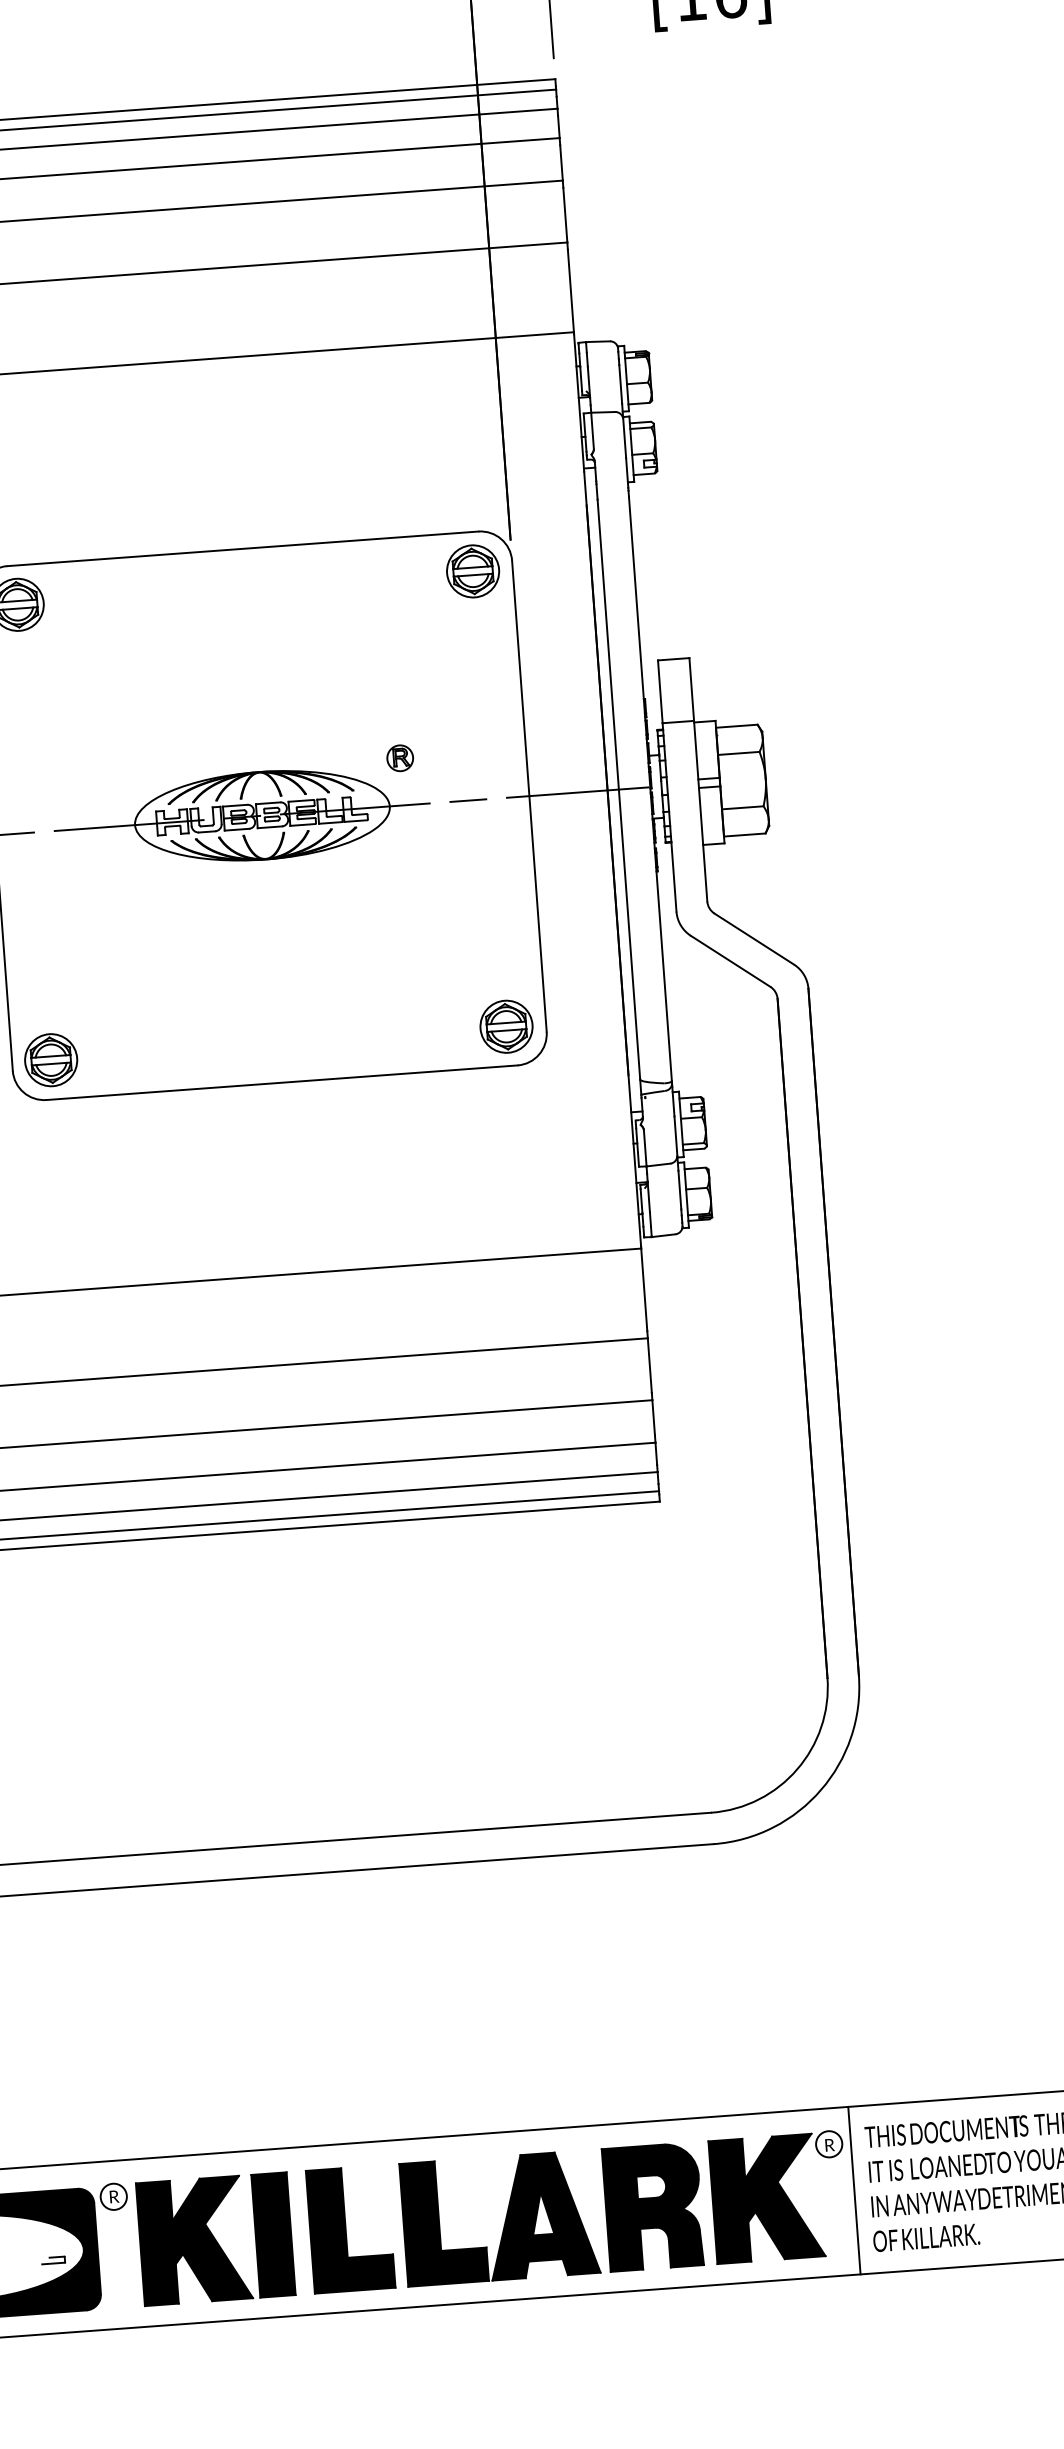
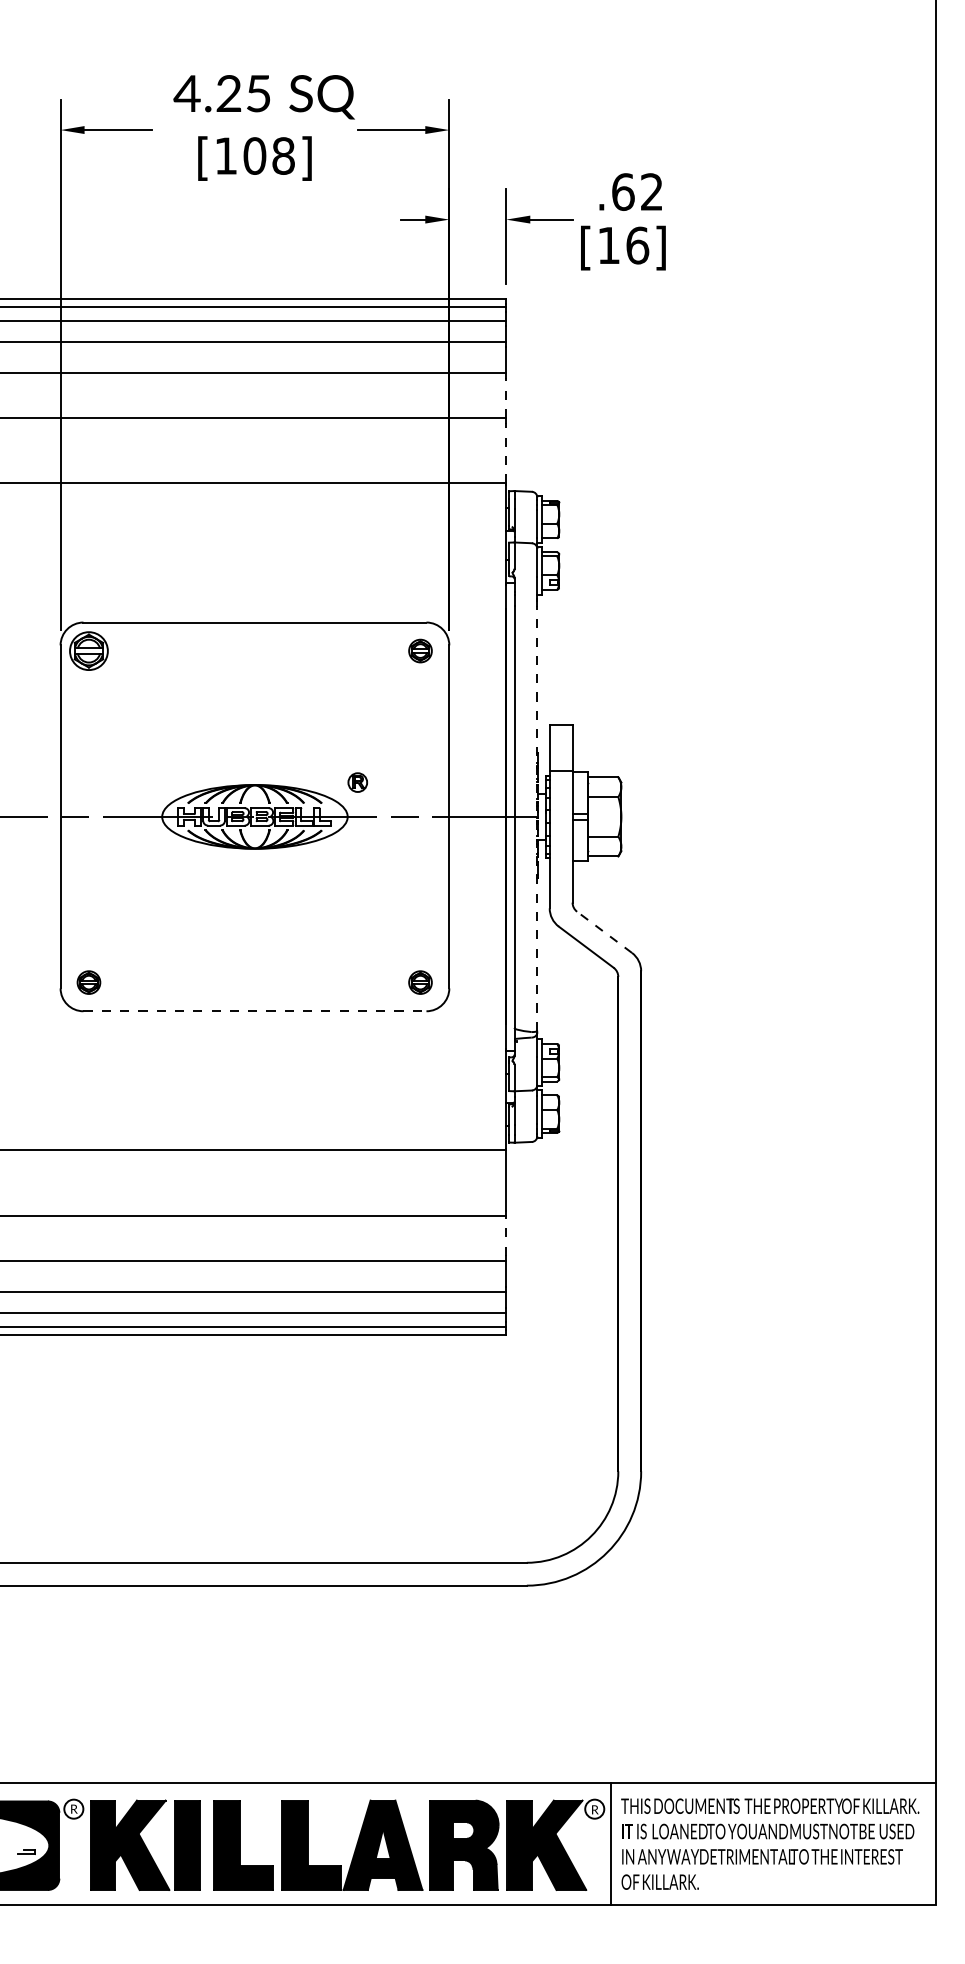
line: (565, 215) -> (506, 398), solid -> dashed
line: (571, 289) -> (506, 452), solid -> dashed
part: (473, 570) -> (420, 650), size x0.6
line: (650, 789) -> (537, 818), solid -> dashed
line: (754, 939) -> (604, 932), solid -> dashed
part: (506, 1026) -> (420, 982), size x0.6
part: (50, 1059) -> (88, 982), size x0.6
line: (282, 1082) -> (255, 1011), solid -> dashed
line: (650, 1365) -> (506, 1235), solid -> dashed

